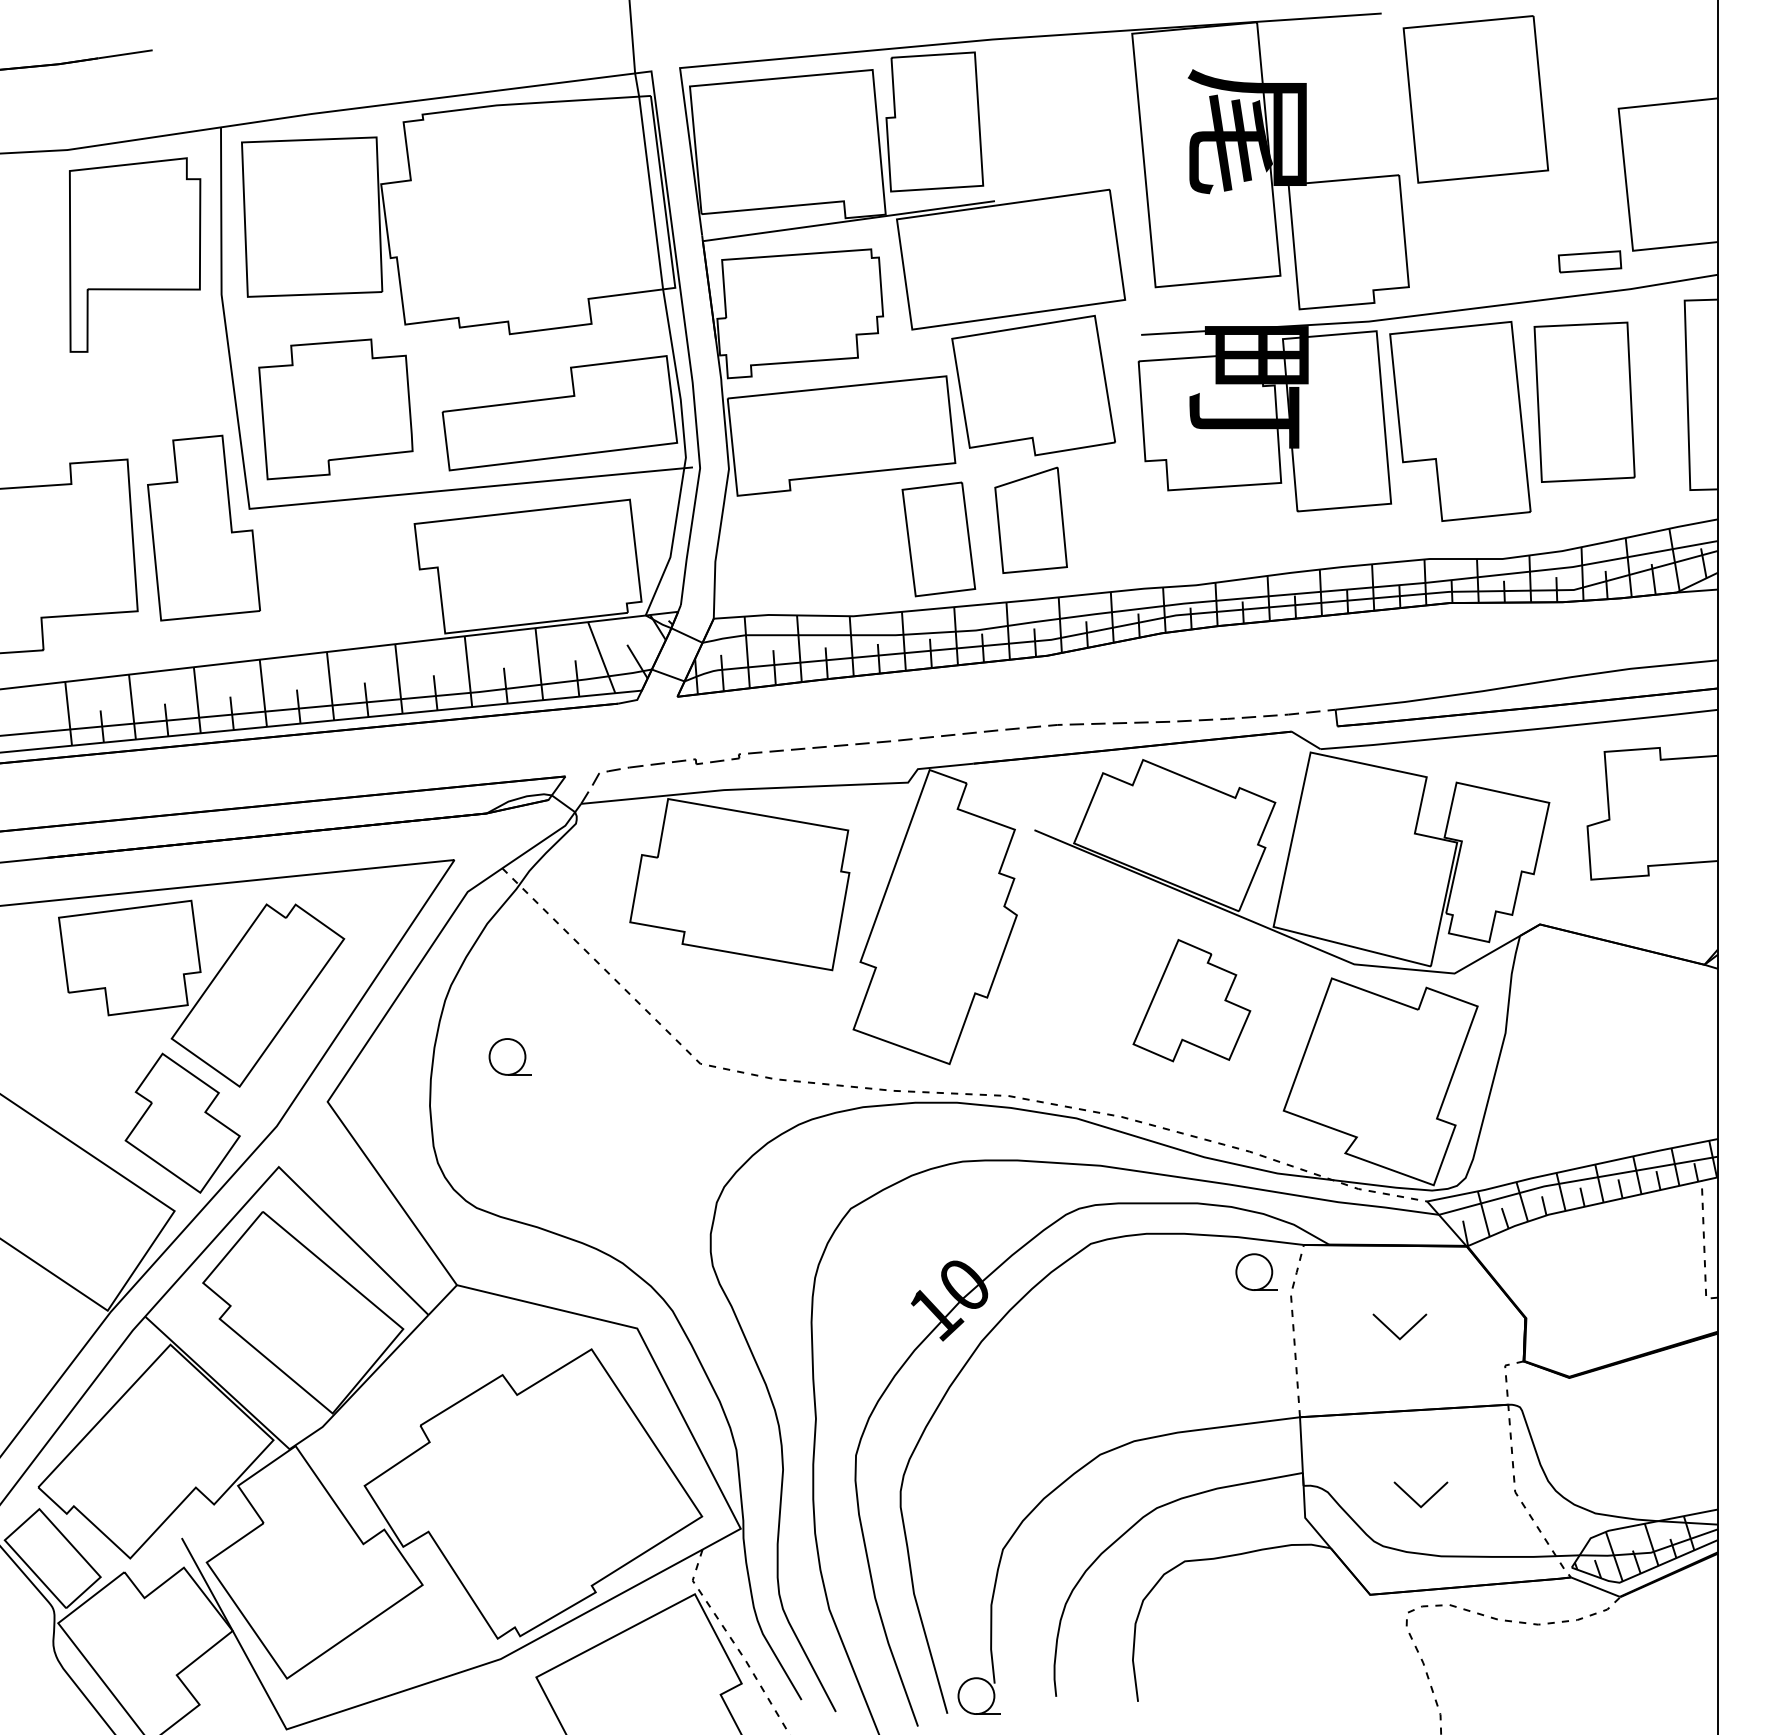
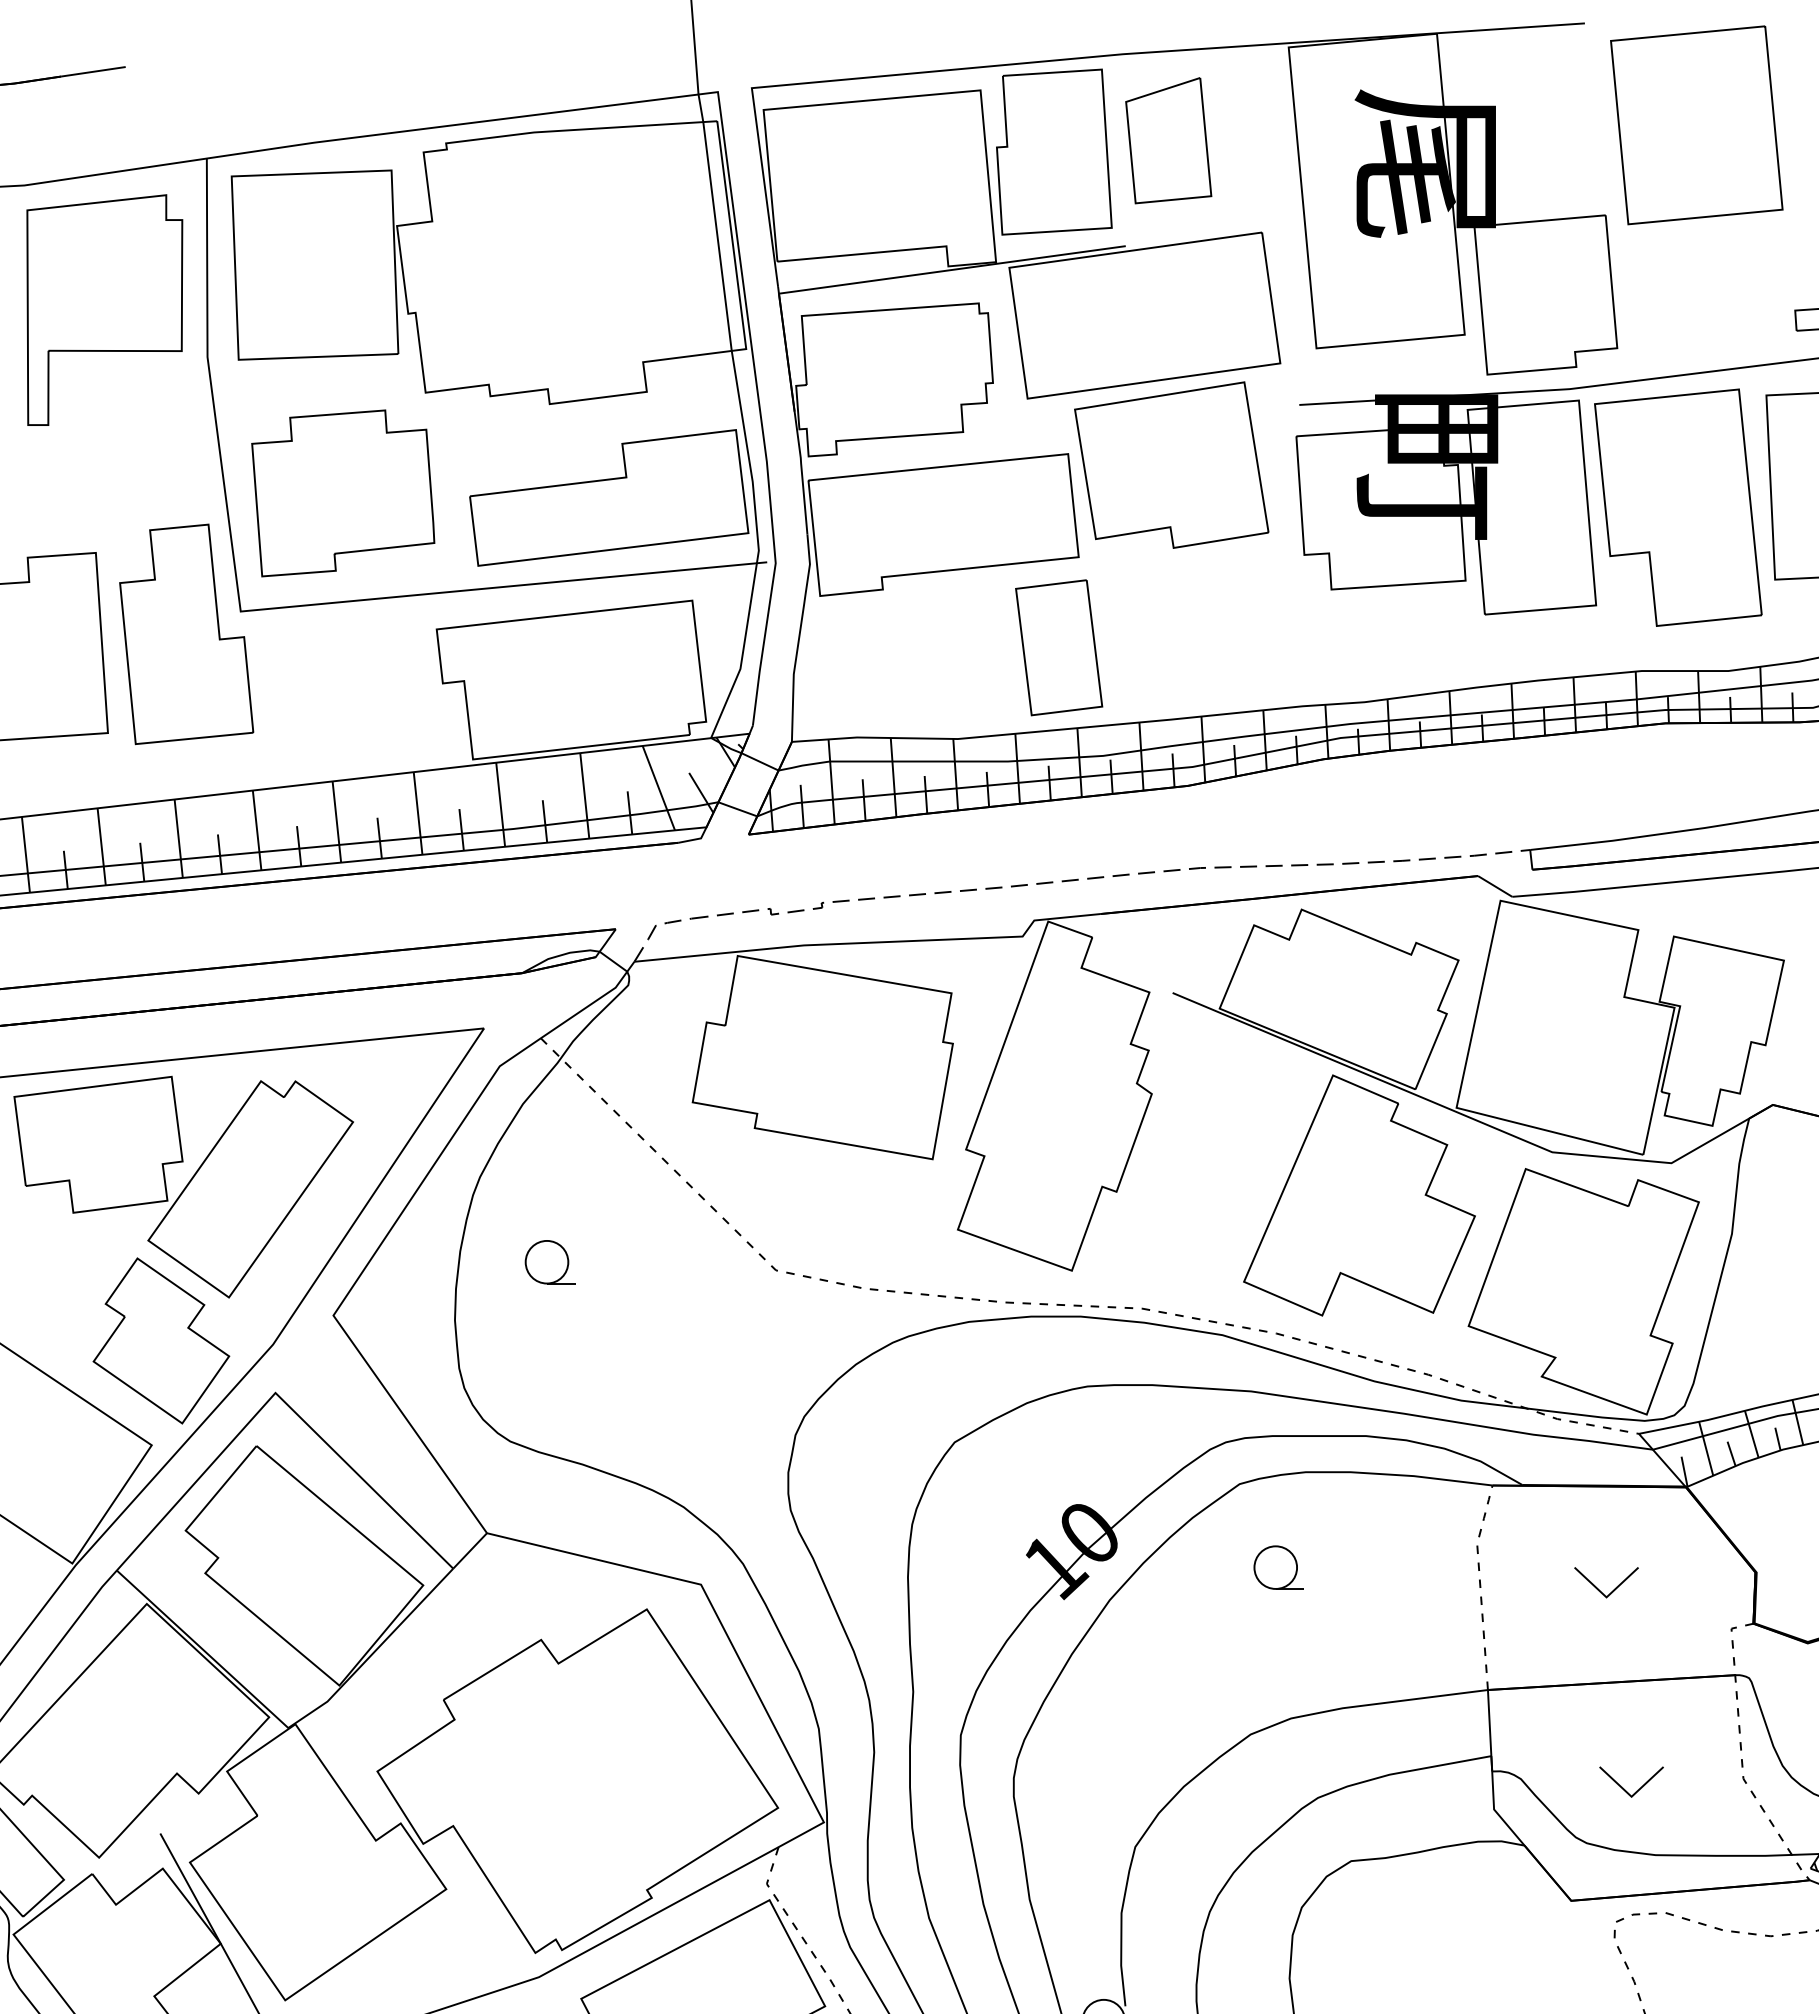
part: (1030, 519) -> (1167, 139), moved
part: (1191, 1000) -> (1359, 1195), size x1.67
part: (1256, 1271) -> (1278, 1566), moved

